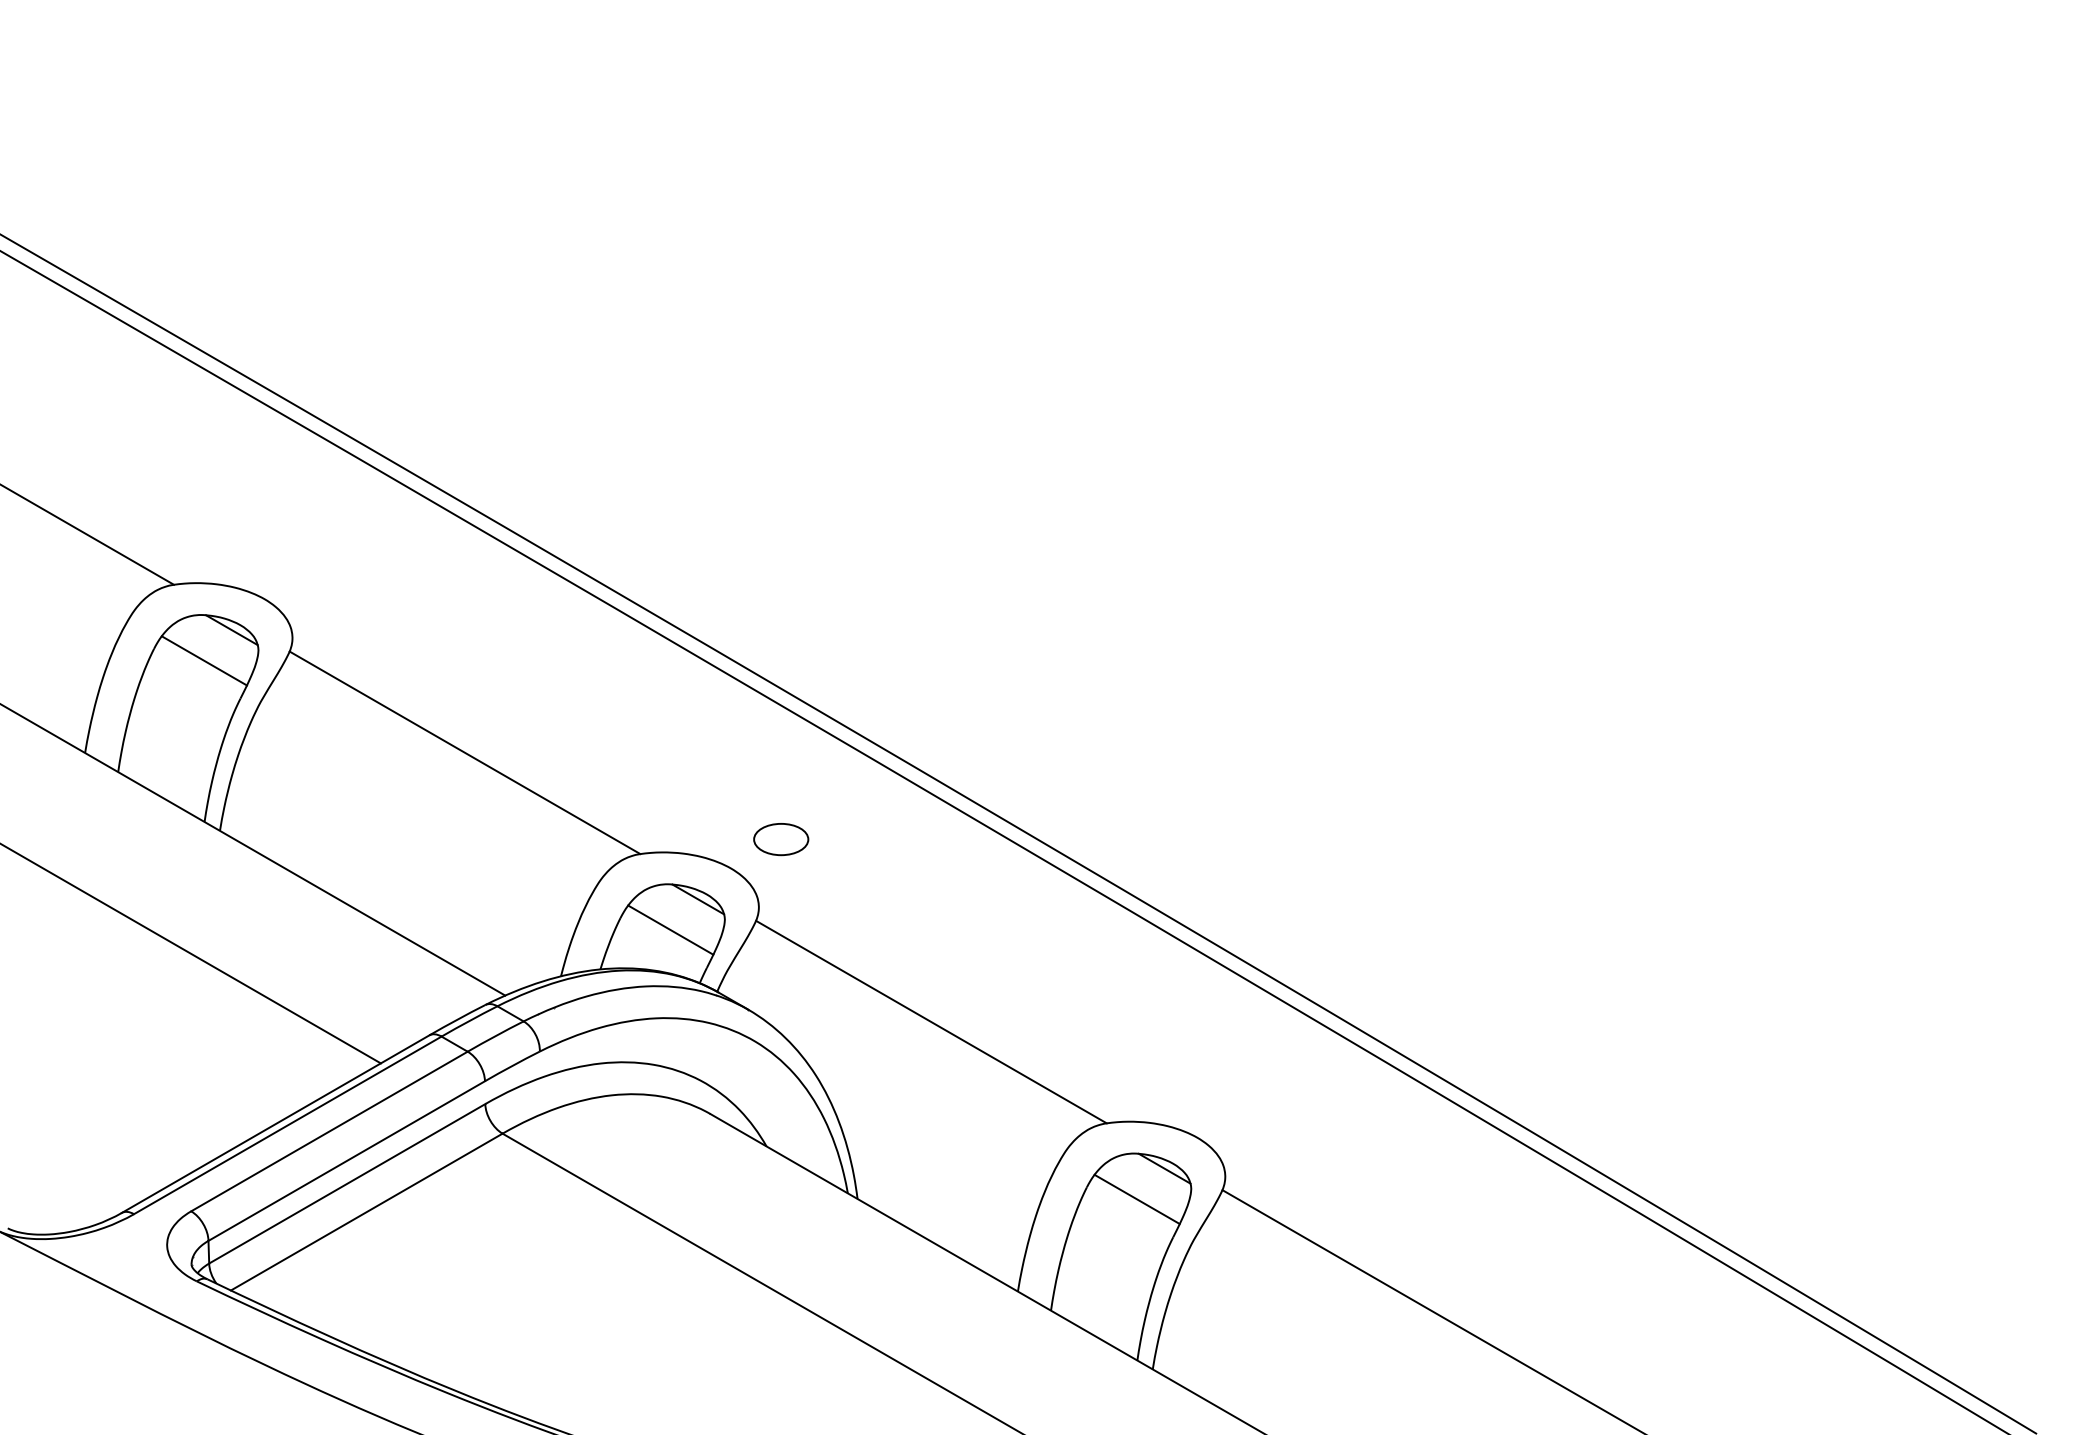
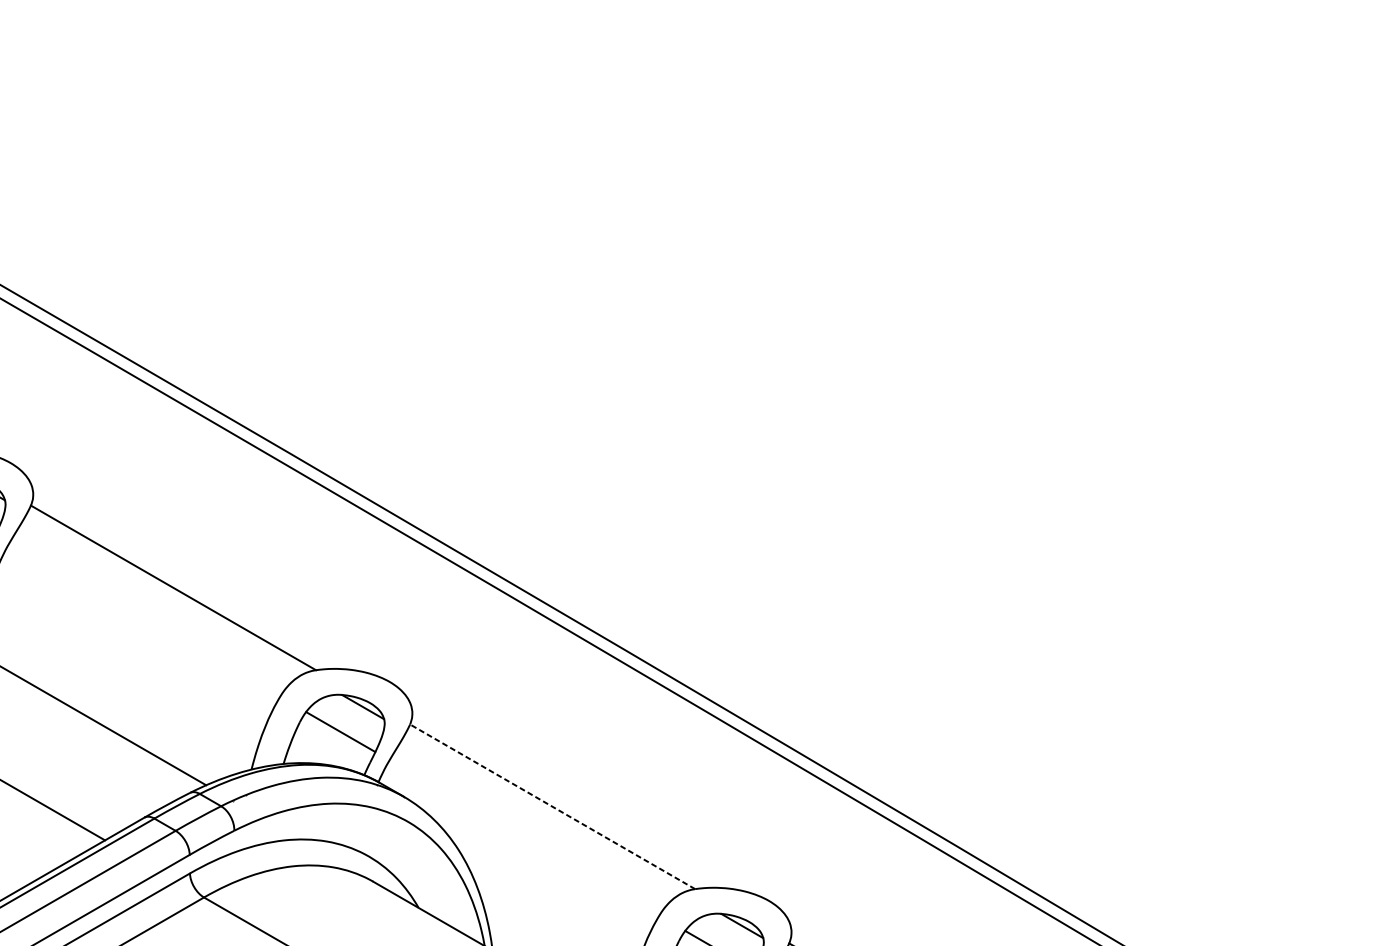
part: (781, 839) -> (430, 658), removed
line: (931, 1021) -> (552, 806), solid -> dashed

